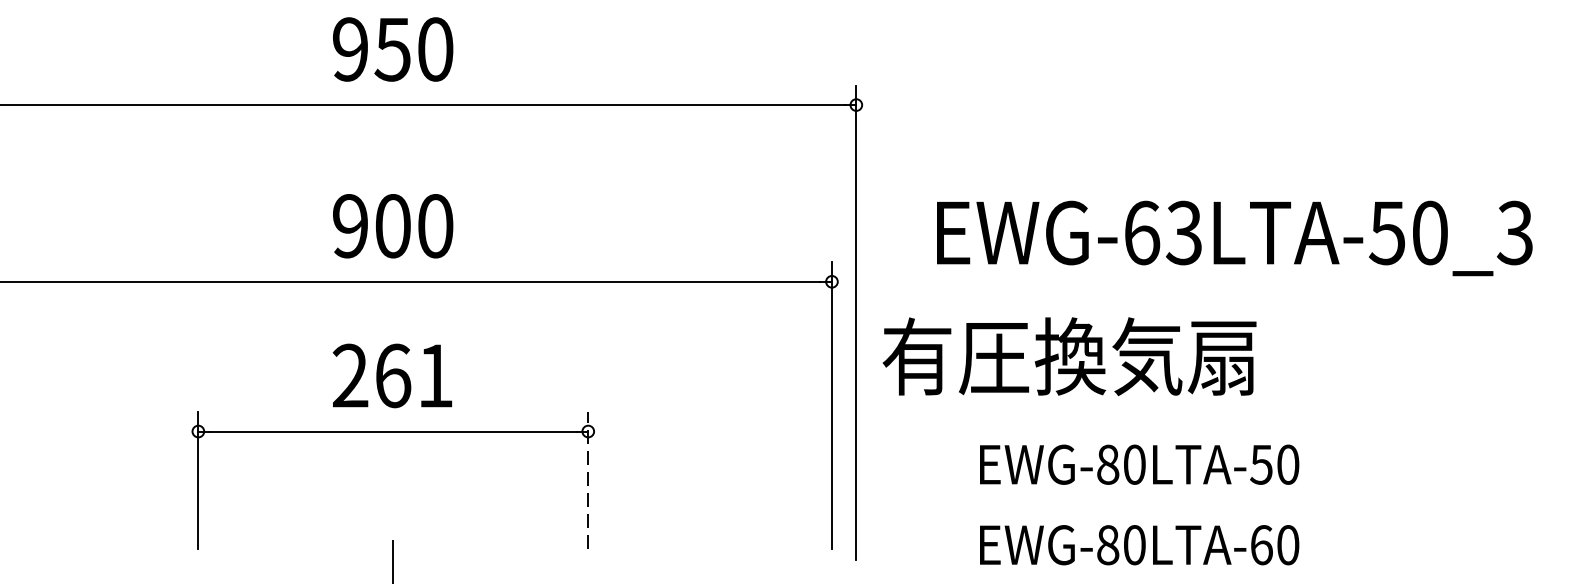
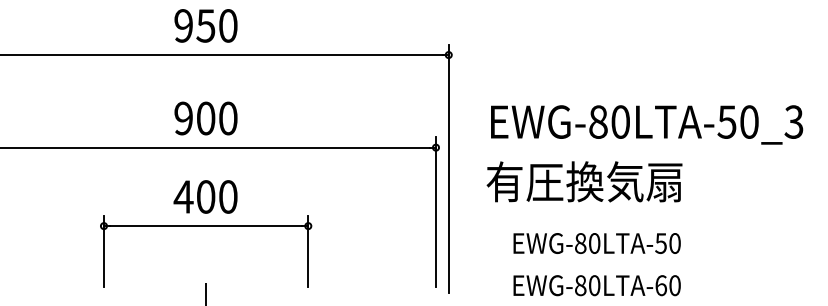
text: (1163, 231) -> (609, 121), EWG-63LTA-50_3 -> EWG-80LTA-50_3
text: (1069, 355) -> (584, 181), moved
text: (392, 375) -> (205, 196), 261 -> 400
line: (588, 479) -> (308, 251), dashed -> solid

